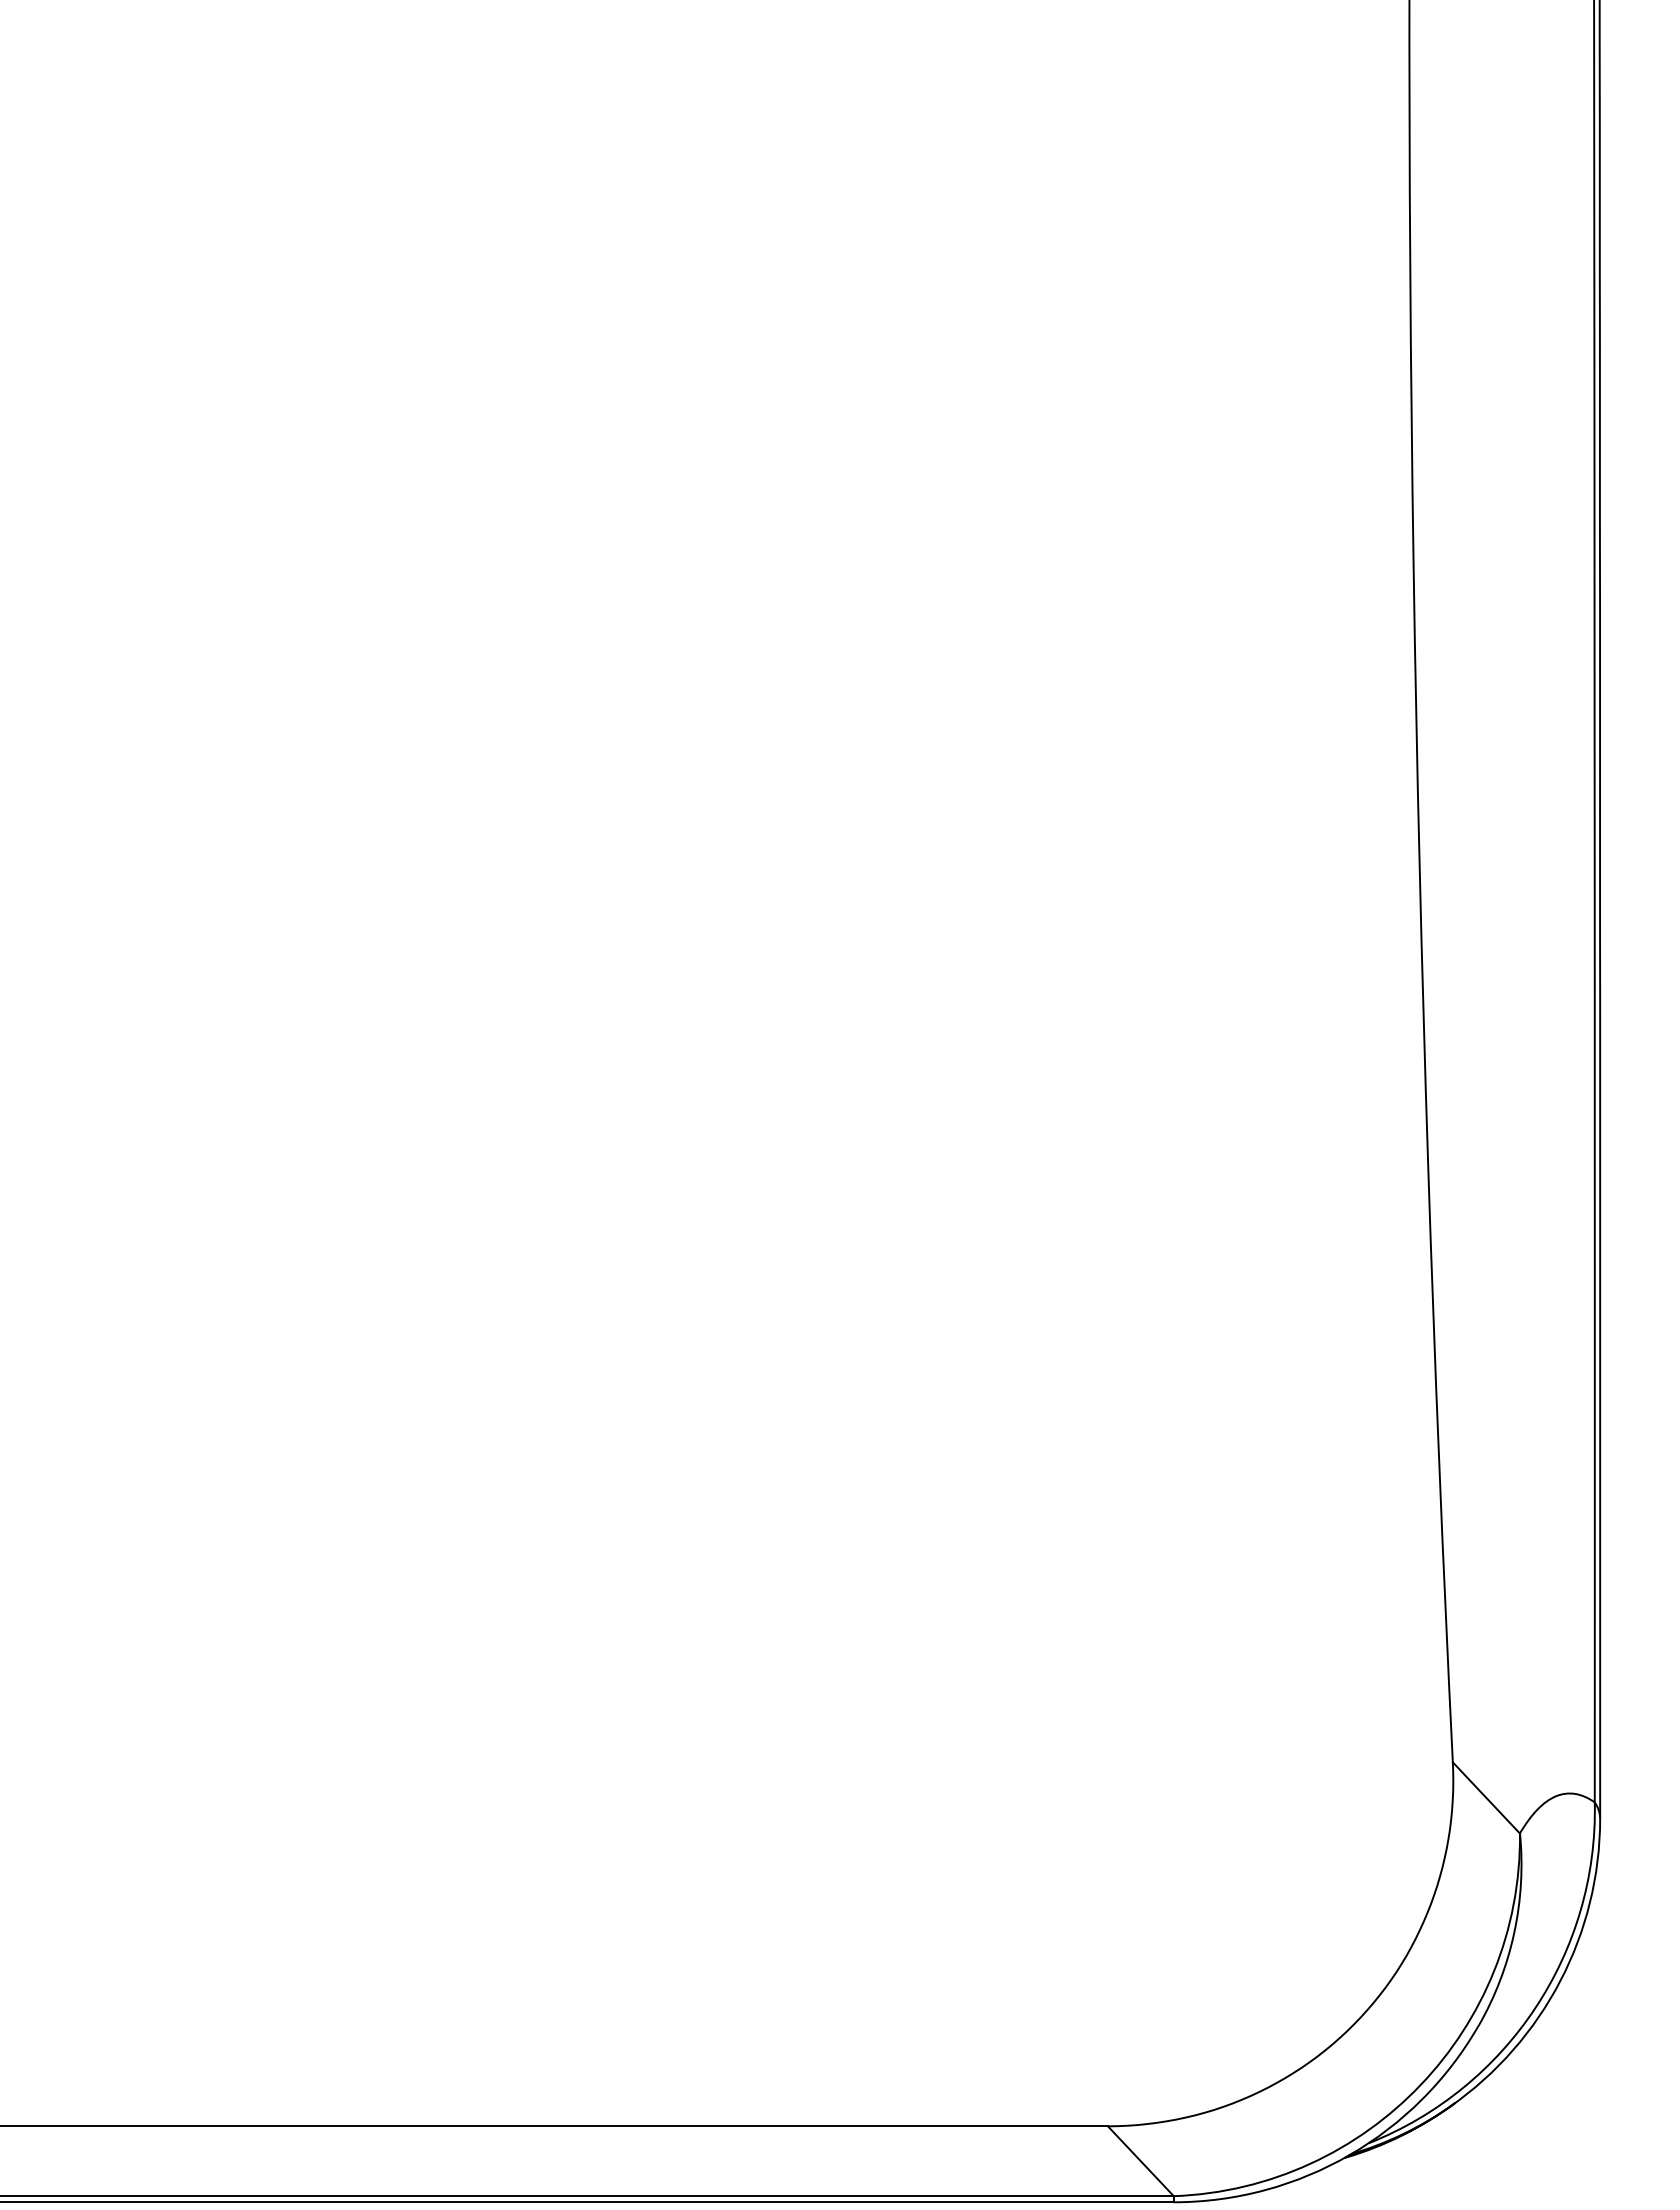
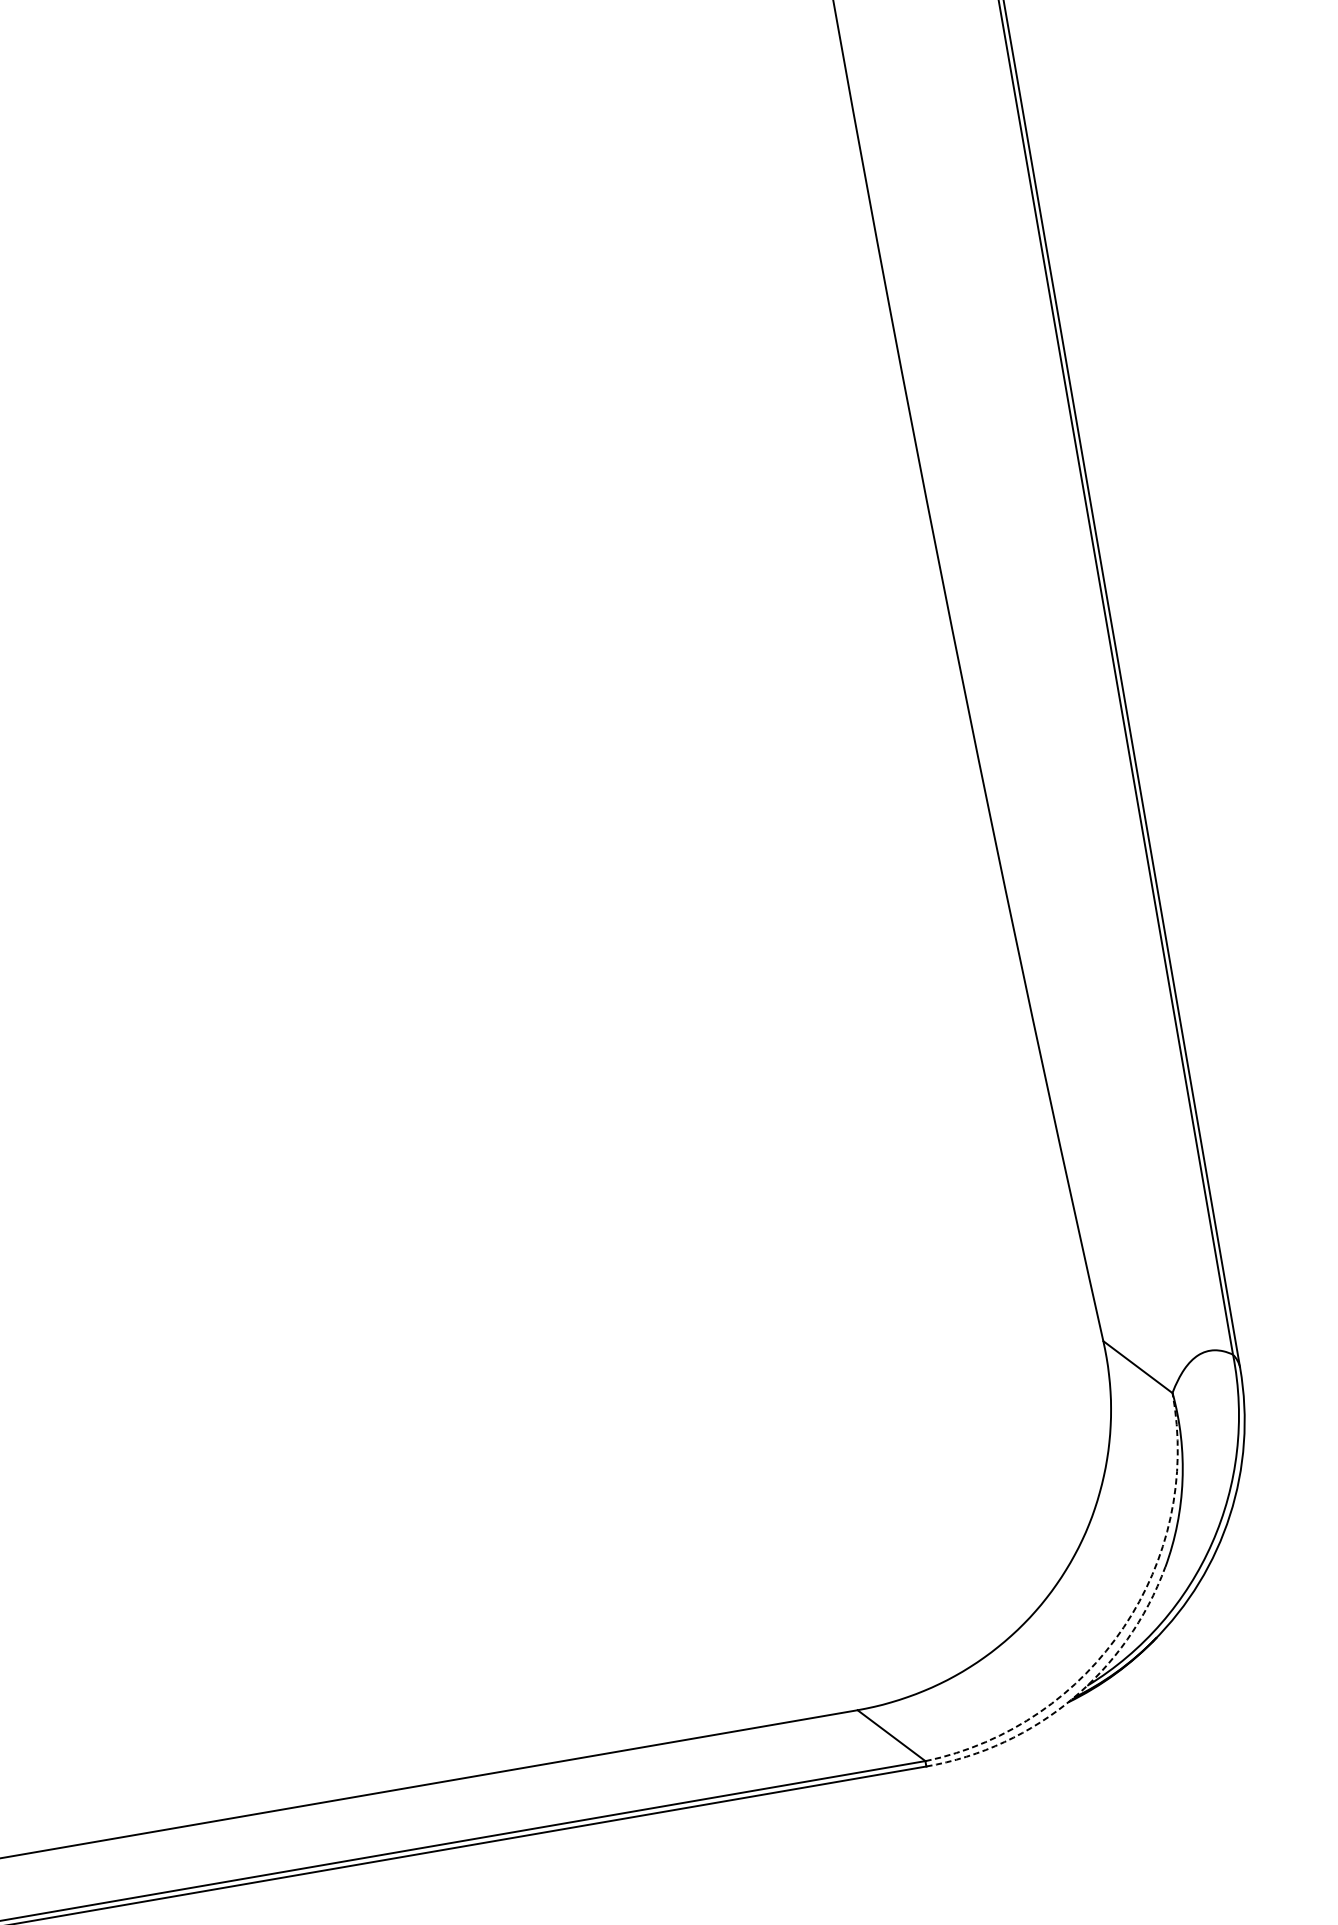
arc: (1420, 2085) -> (1123, 1627), solid -> dashed
arc: (1349, 2155) -> (1072, 1699), solid -> dashed

